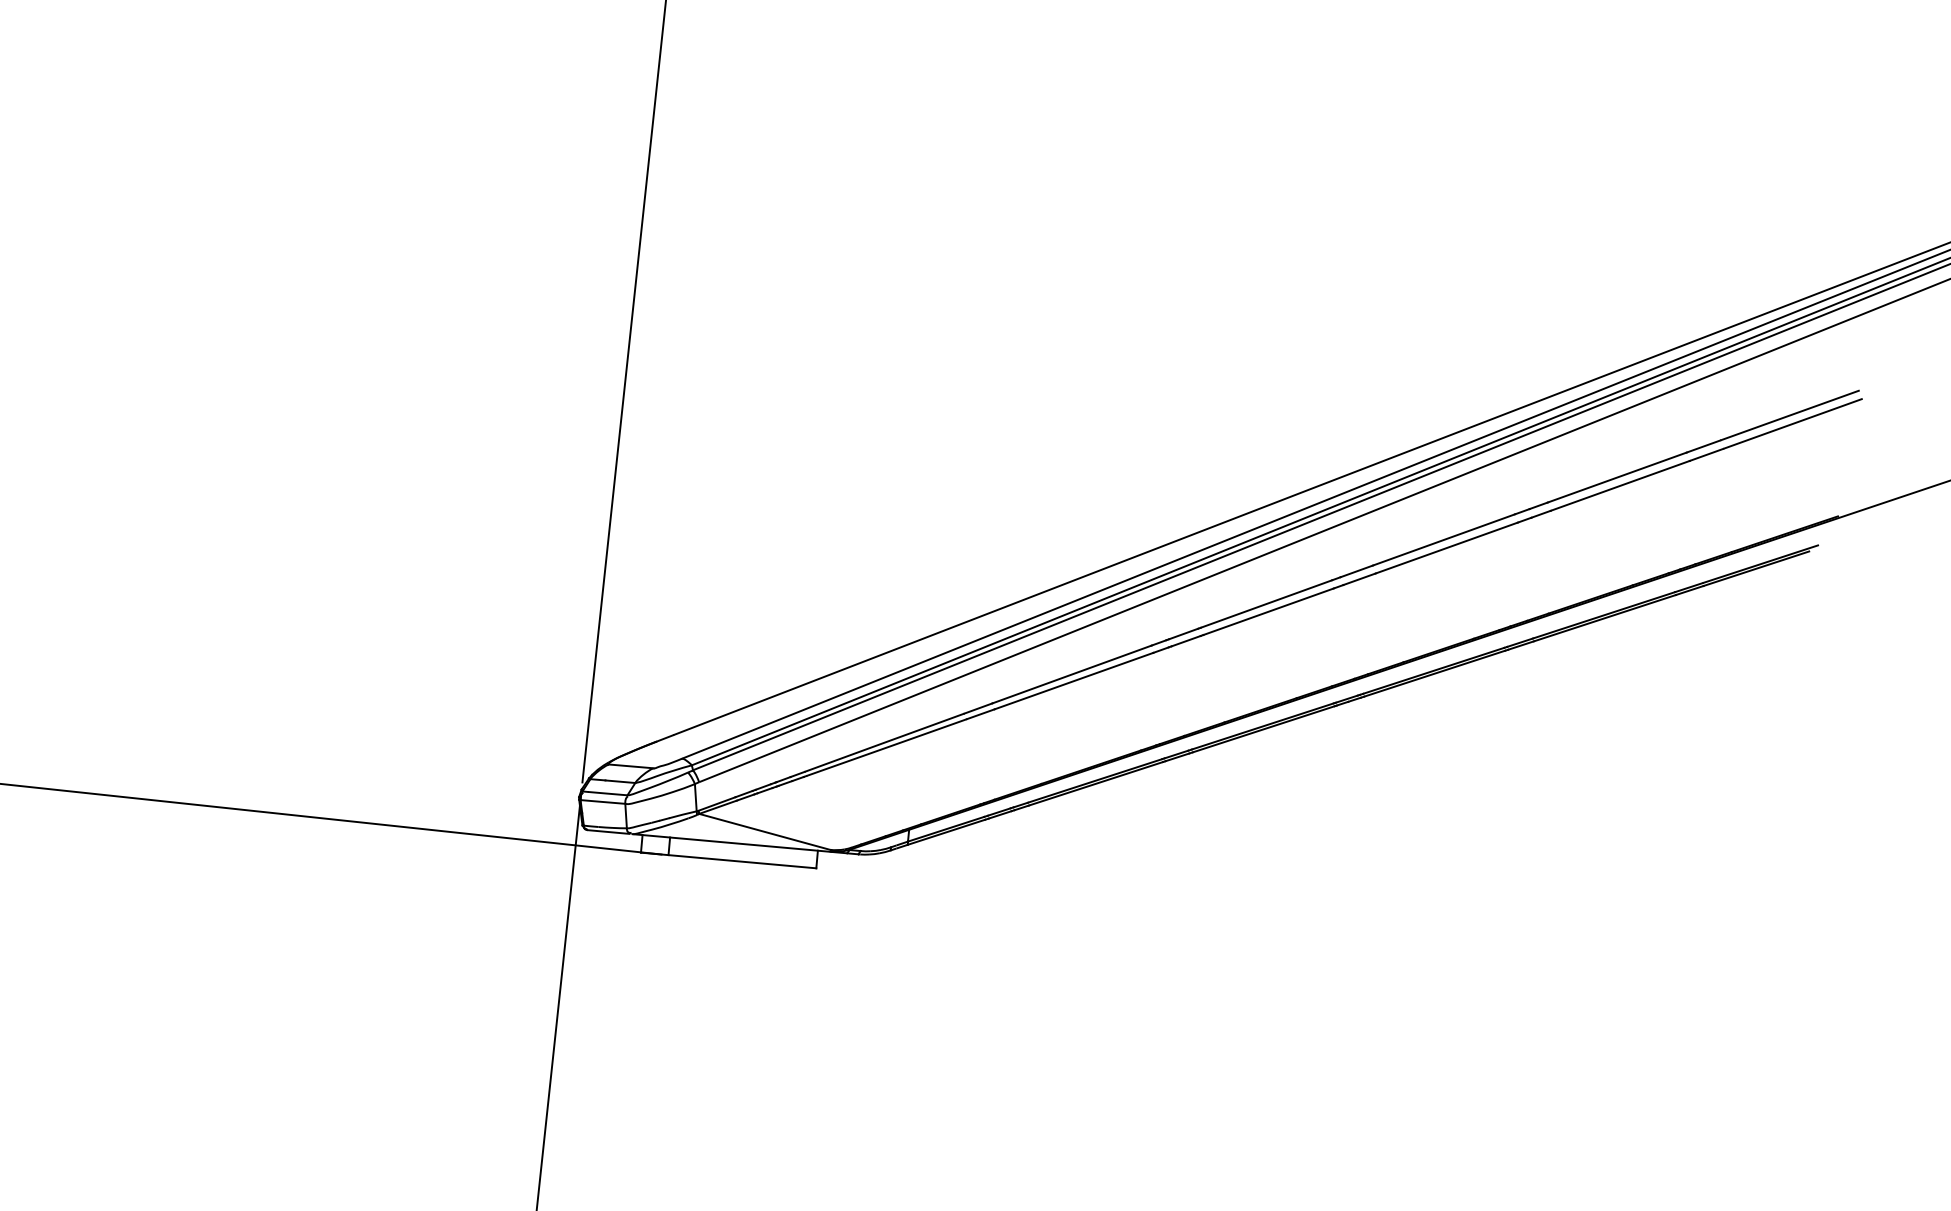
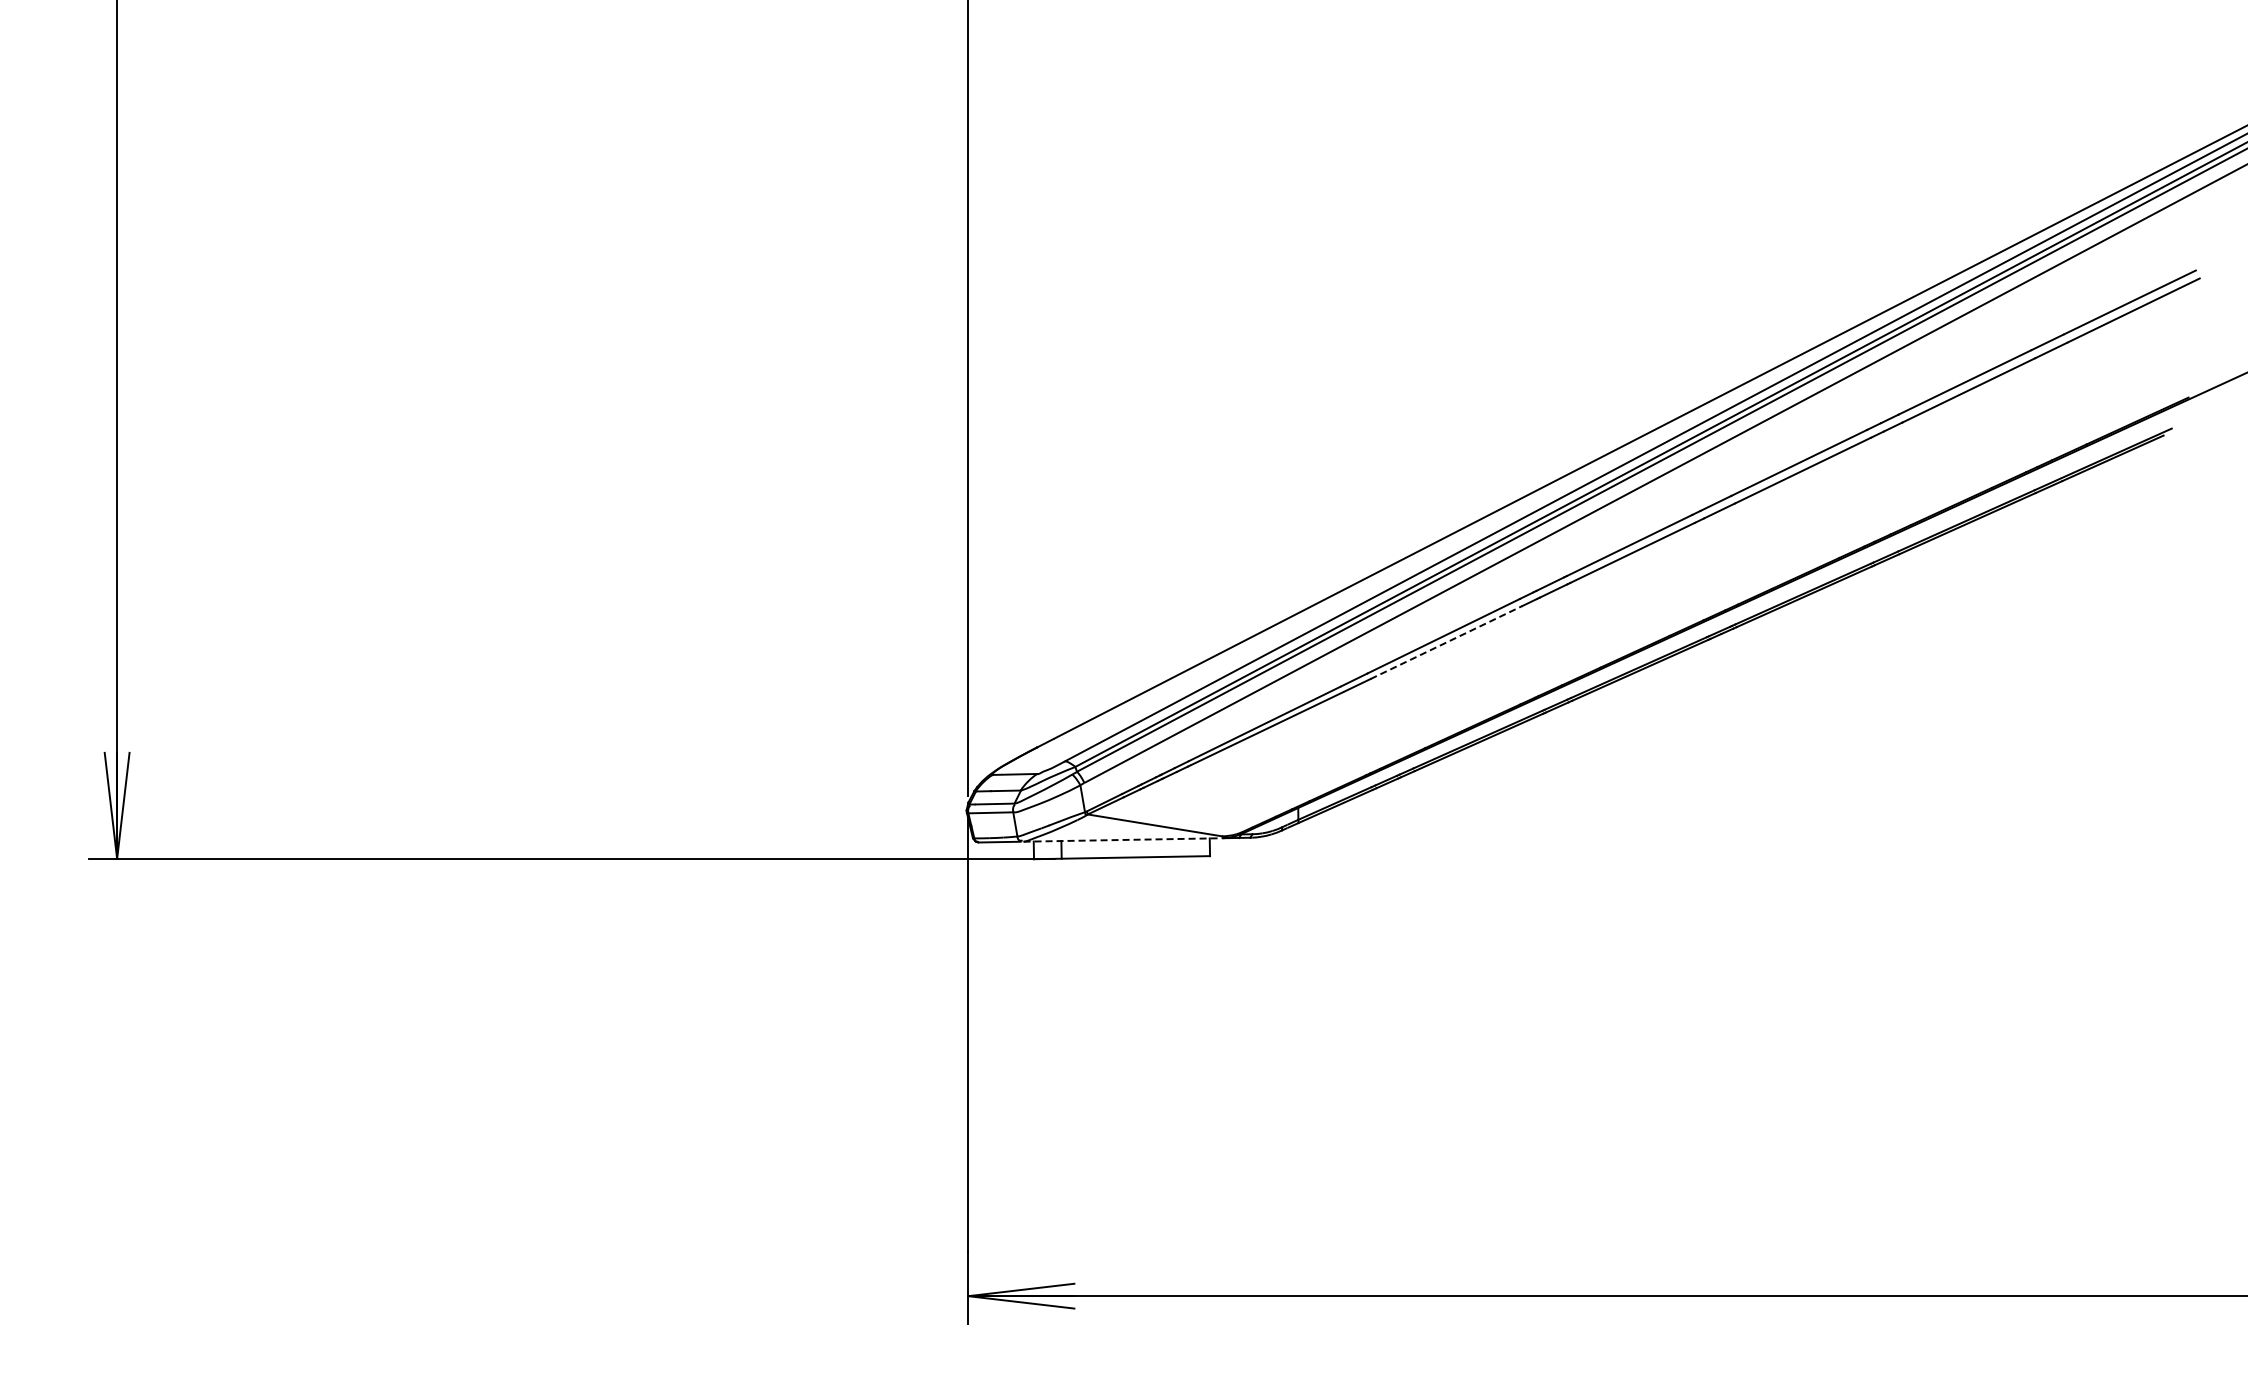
line: (1074, 681) -> (1446, 642), solid -> dashed
line: (732, 842) -> (1123, 839), solid -> dashed

